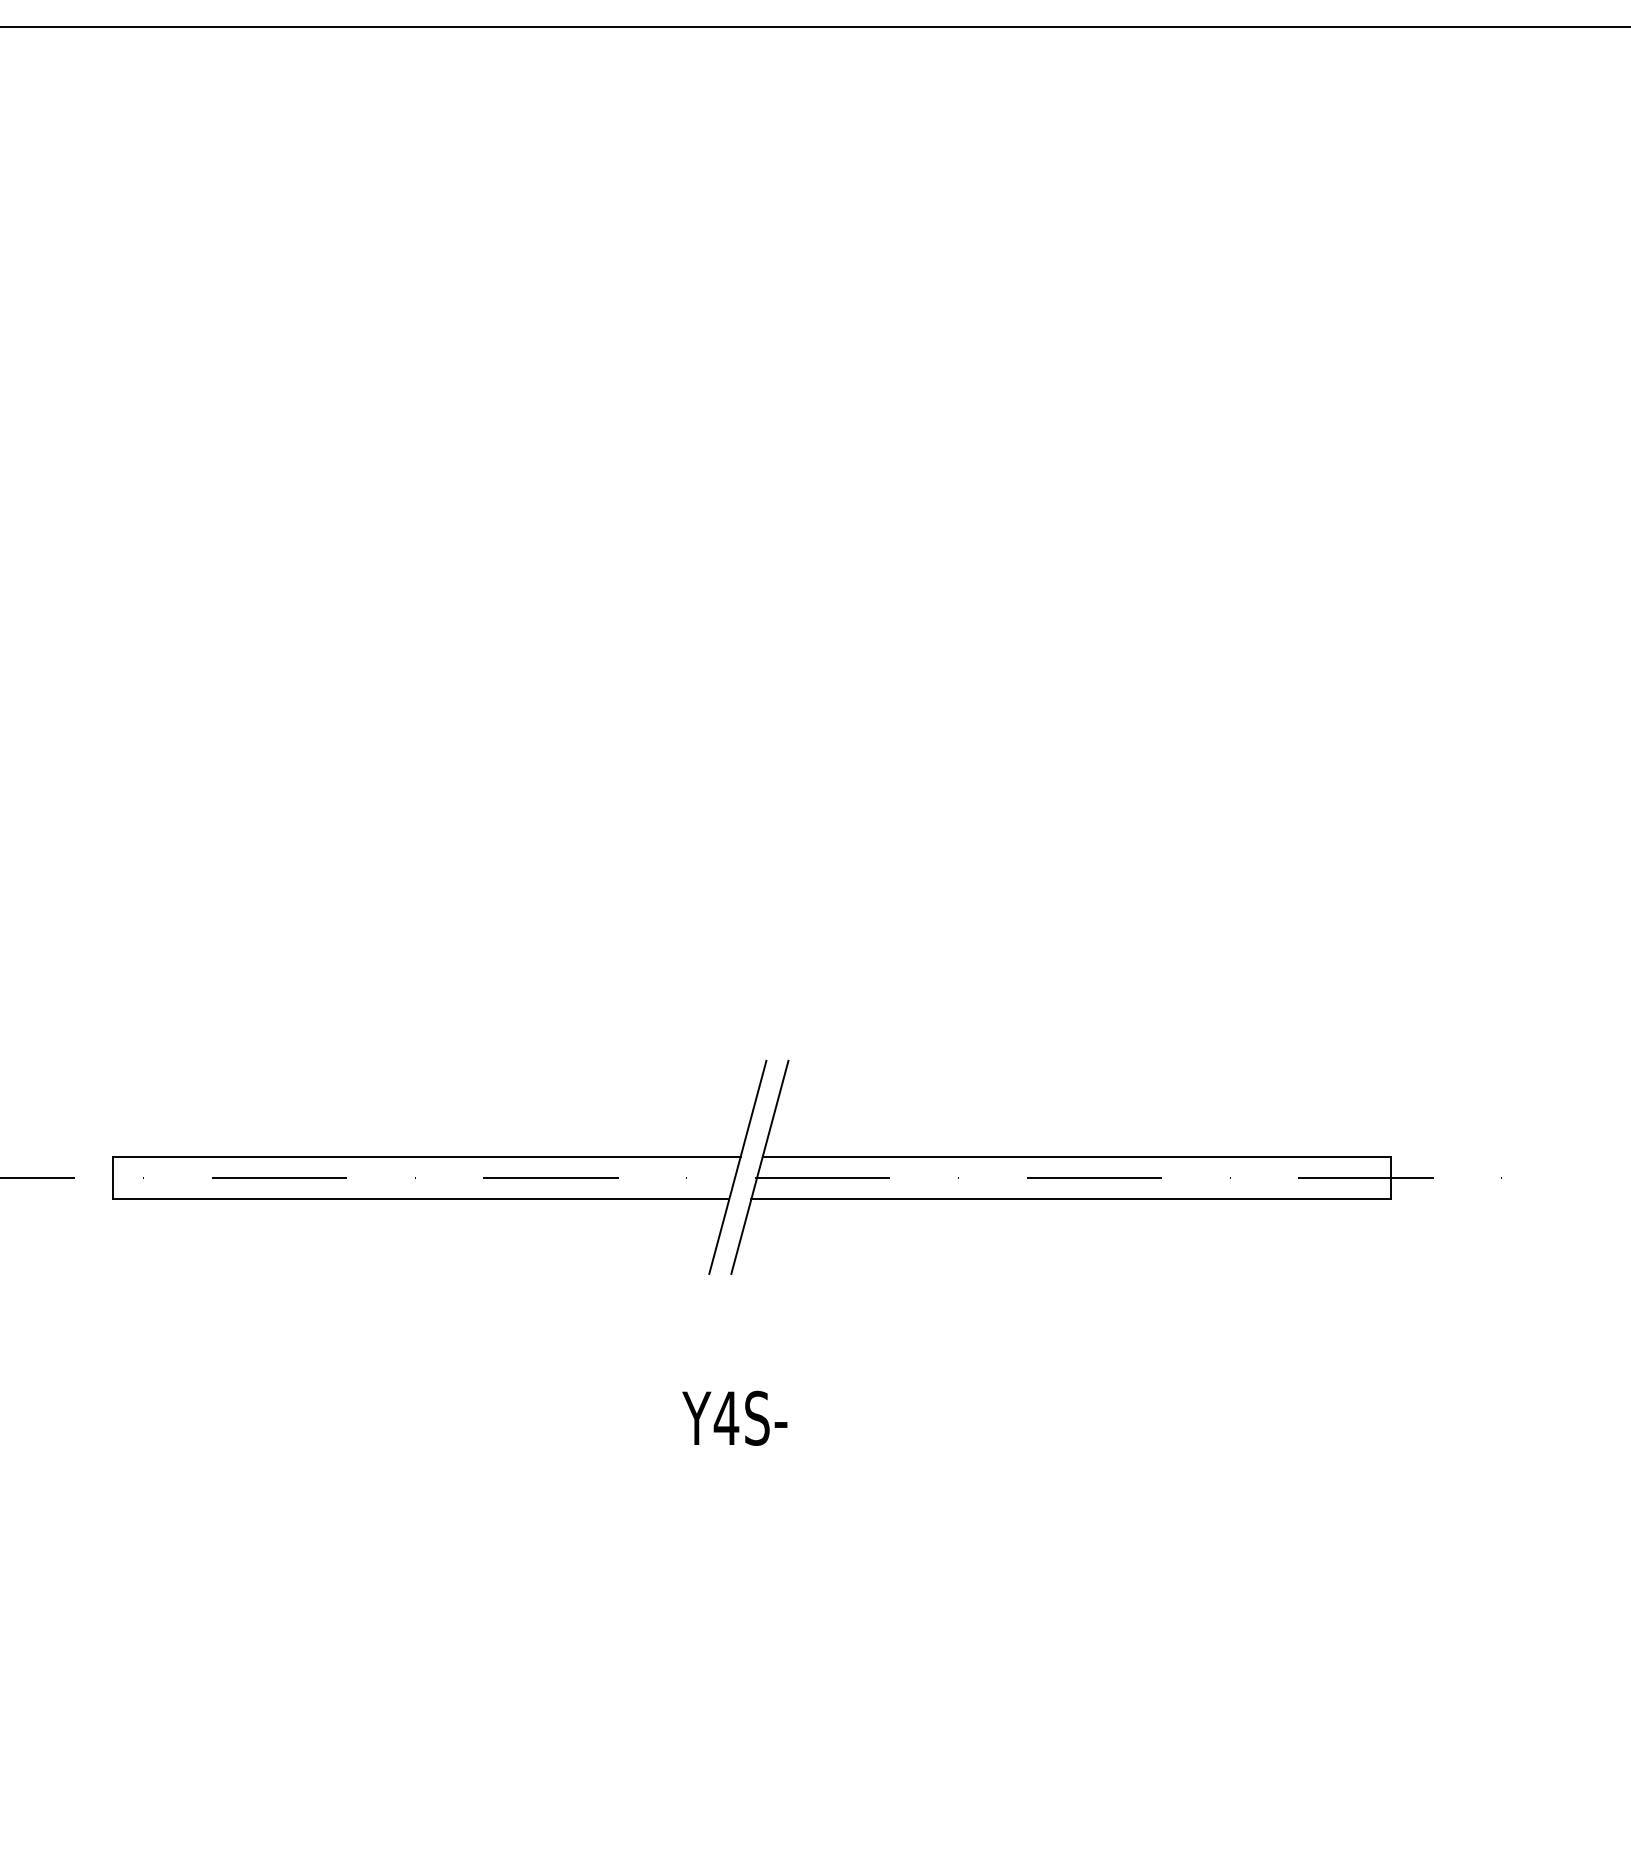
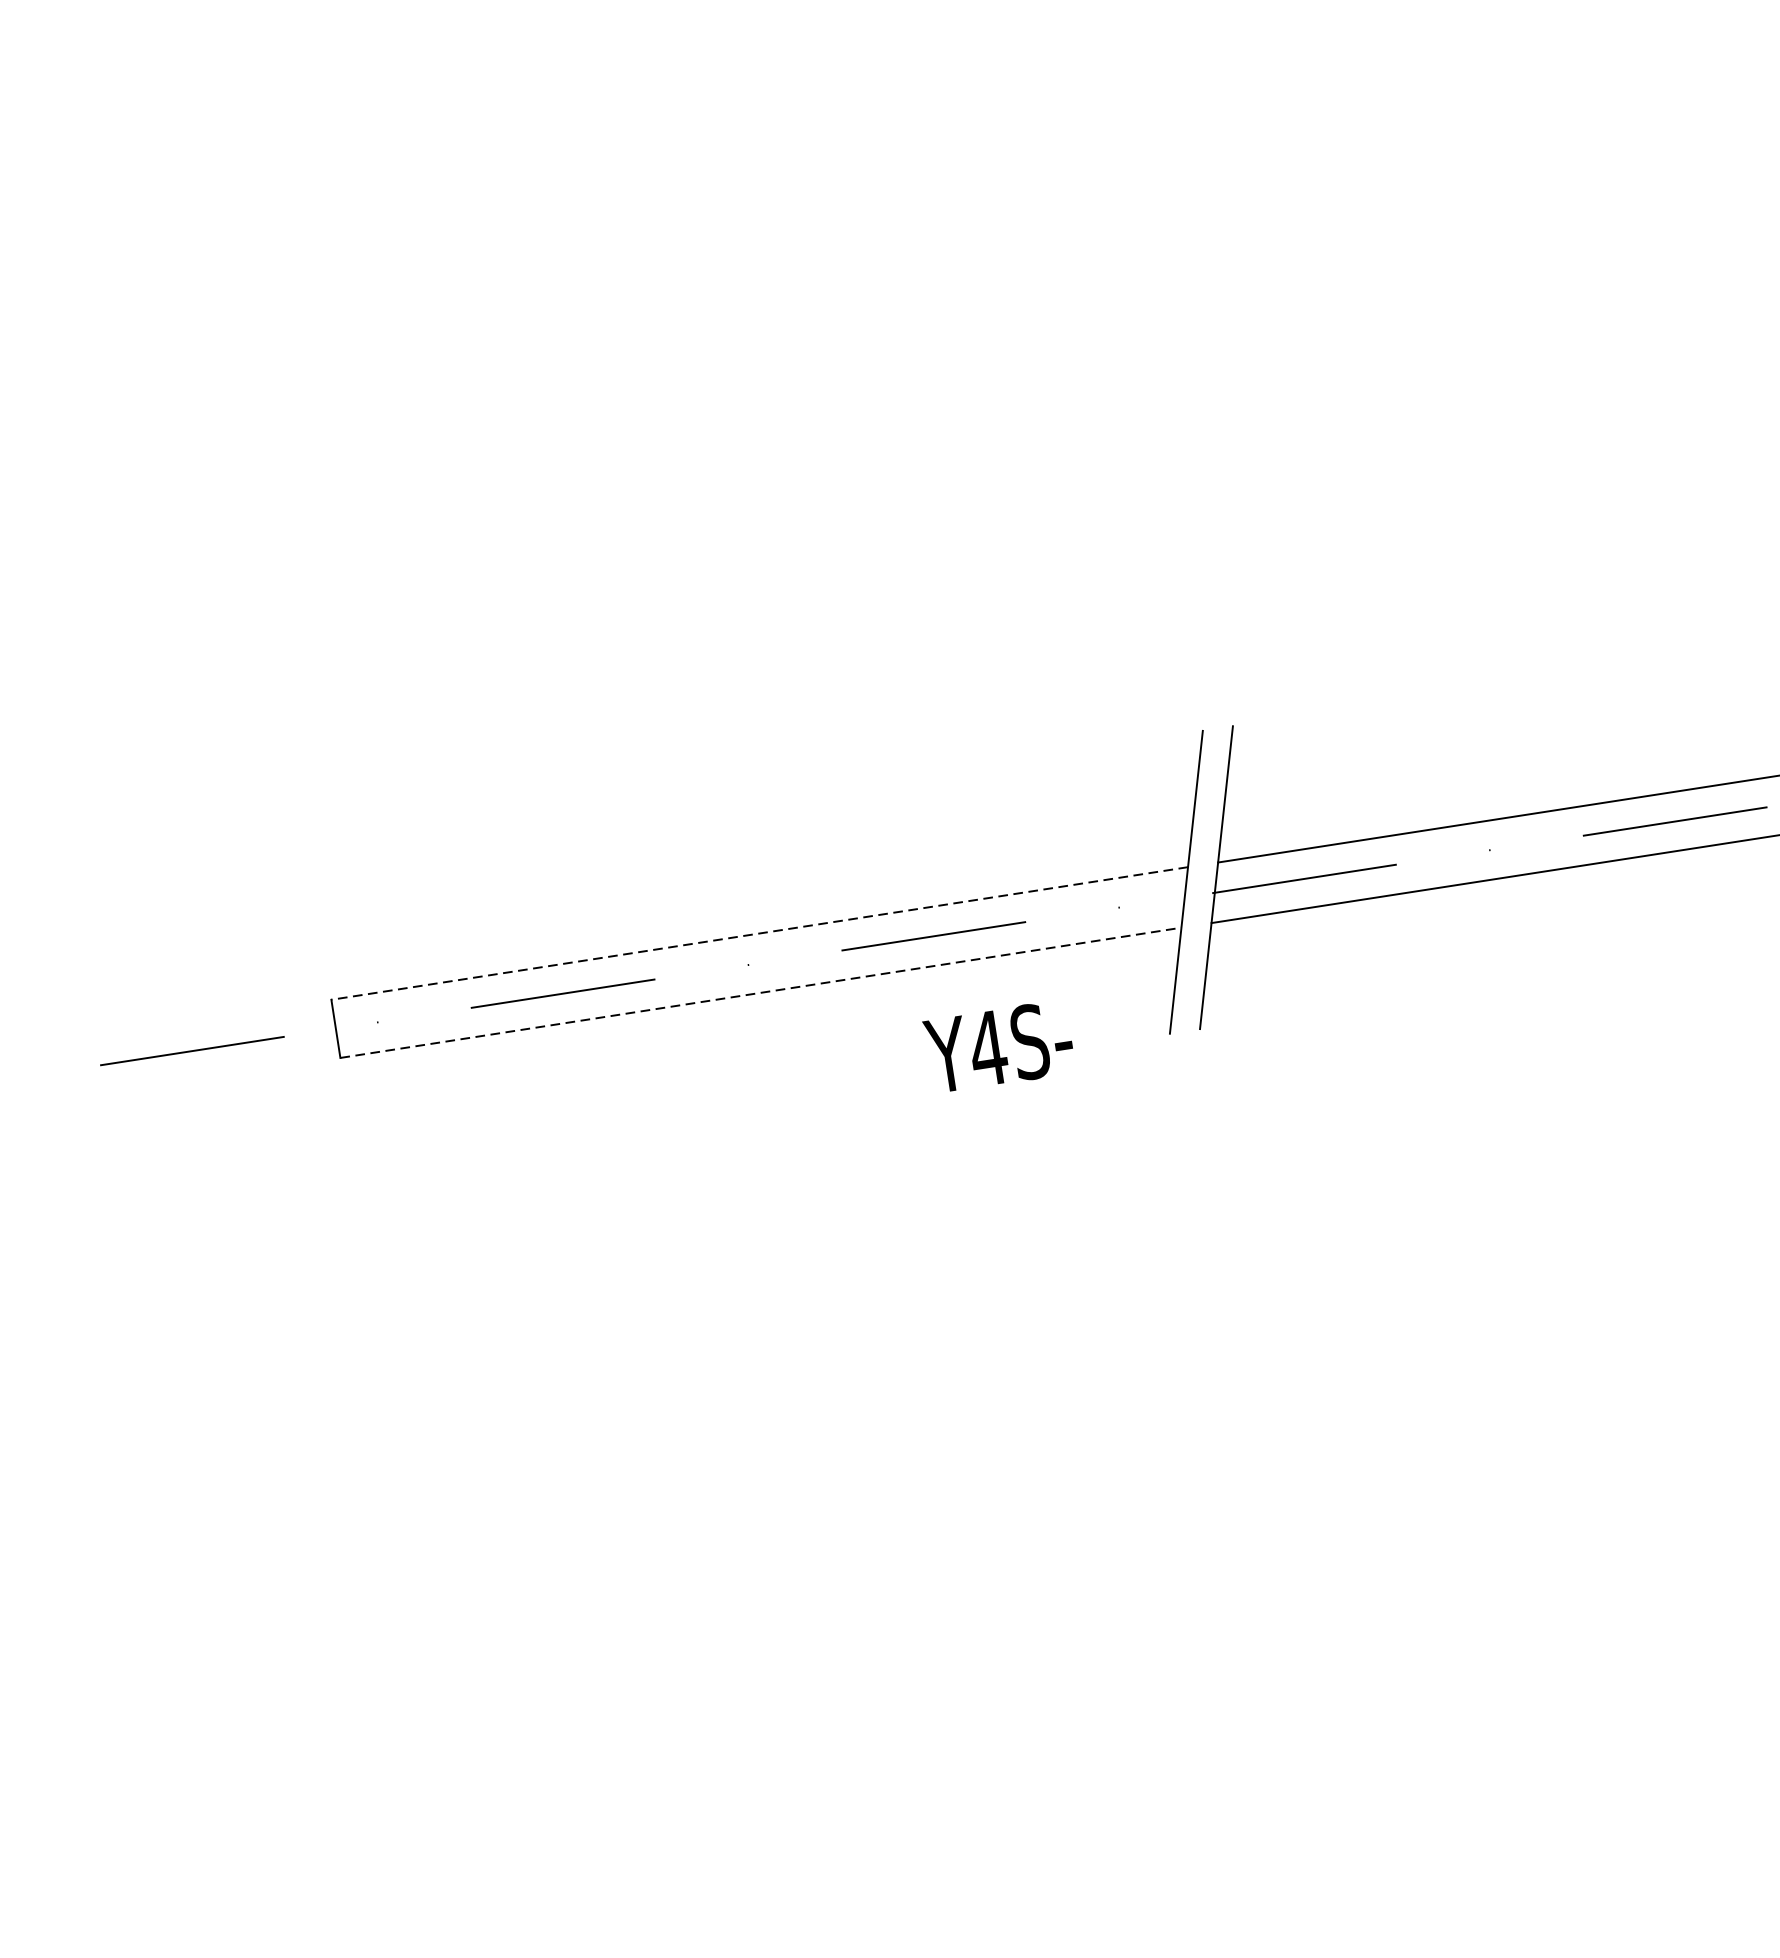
line: (426, 1156) -> (759, 933), solid -> dashed
line: (421, 1199) -> (761, 992), solid -> dashed
text: (734, 1417) -> (998, 1045), moved

